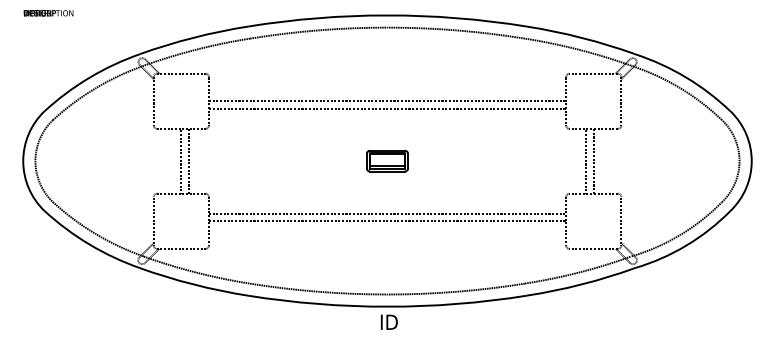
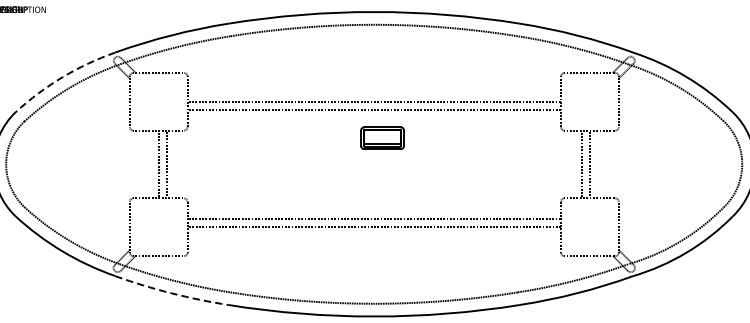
arc: (89, 77) -> (62, 76), solid -> dashed
part: (387, 160) -> (382, 137), moved
arc: (193, 284) -> (171, 293), solid -> dashed

